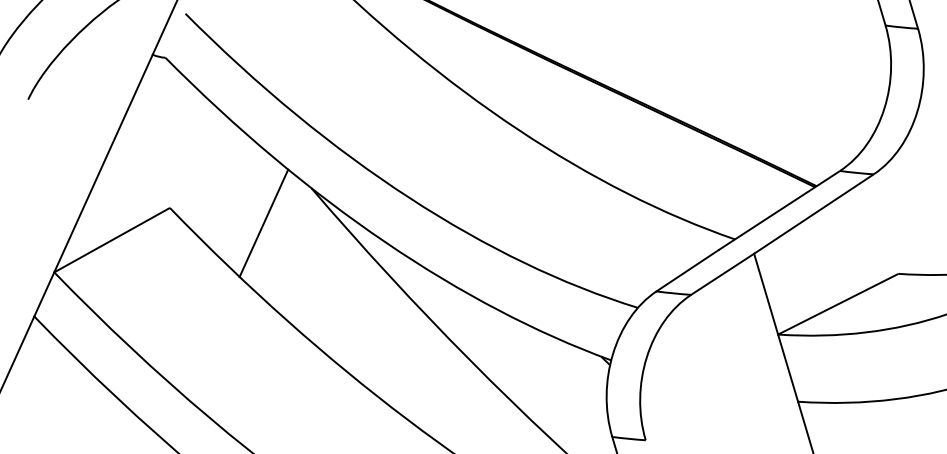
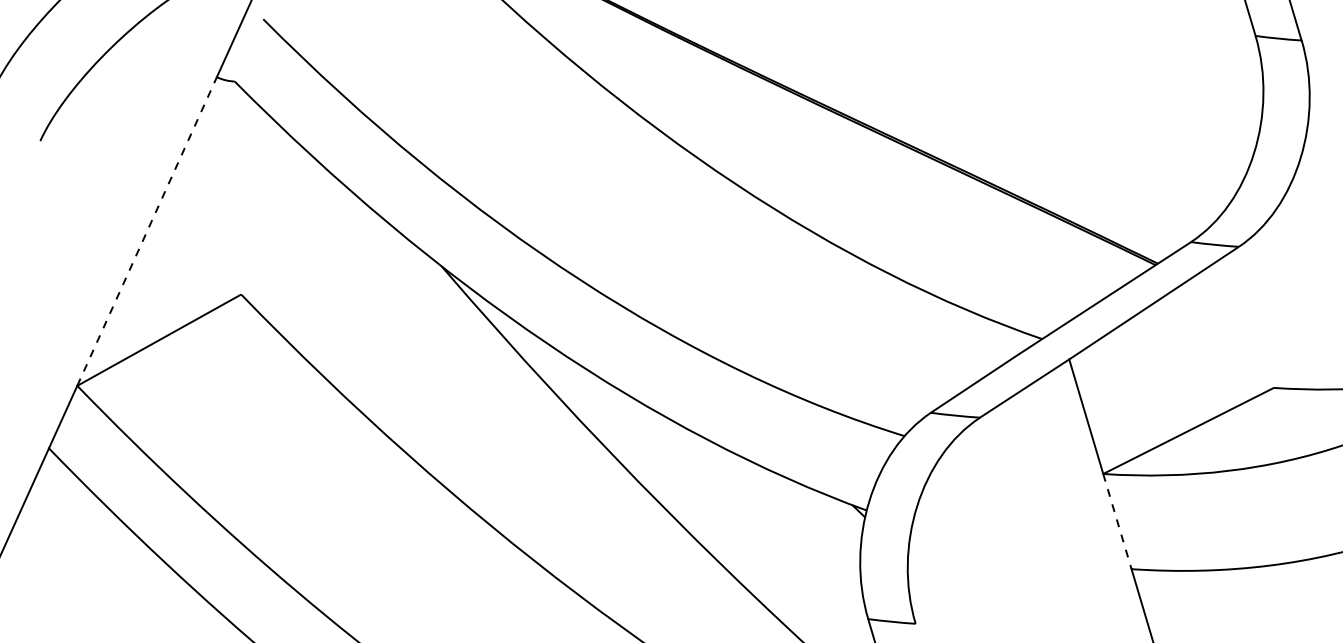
line: (103, 163) -> (147, 231), solid -> dashed
line: (263, 223) -> (374, 316), removed
line: (788, 368) -> (1117, 521), solid -> dashed

